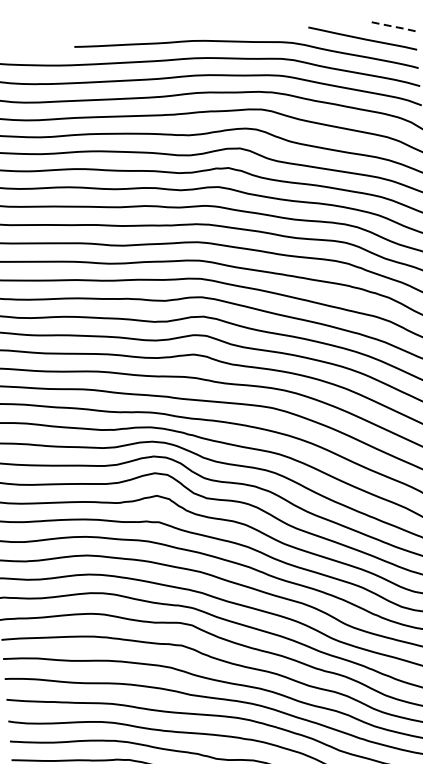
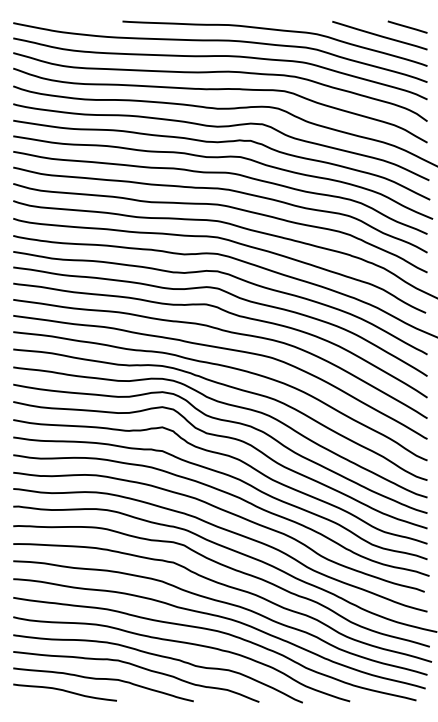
line: (392, 26) -> (407, 27), dashed -> solid

